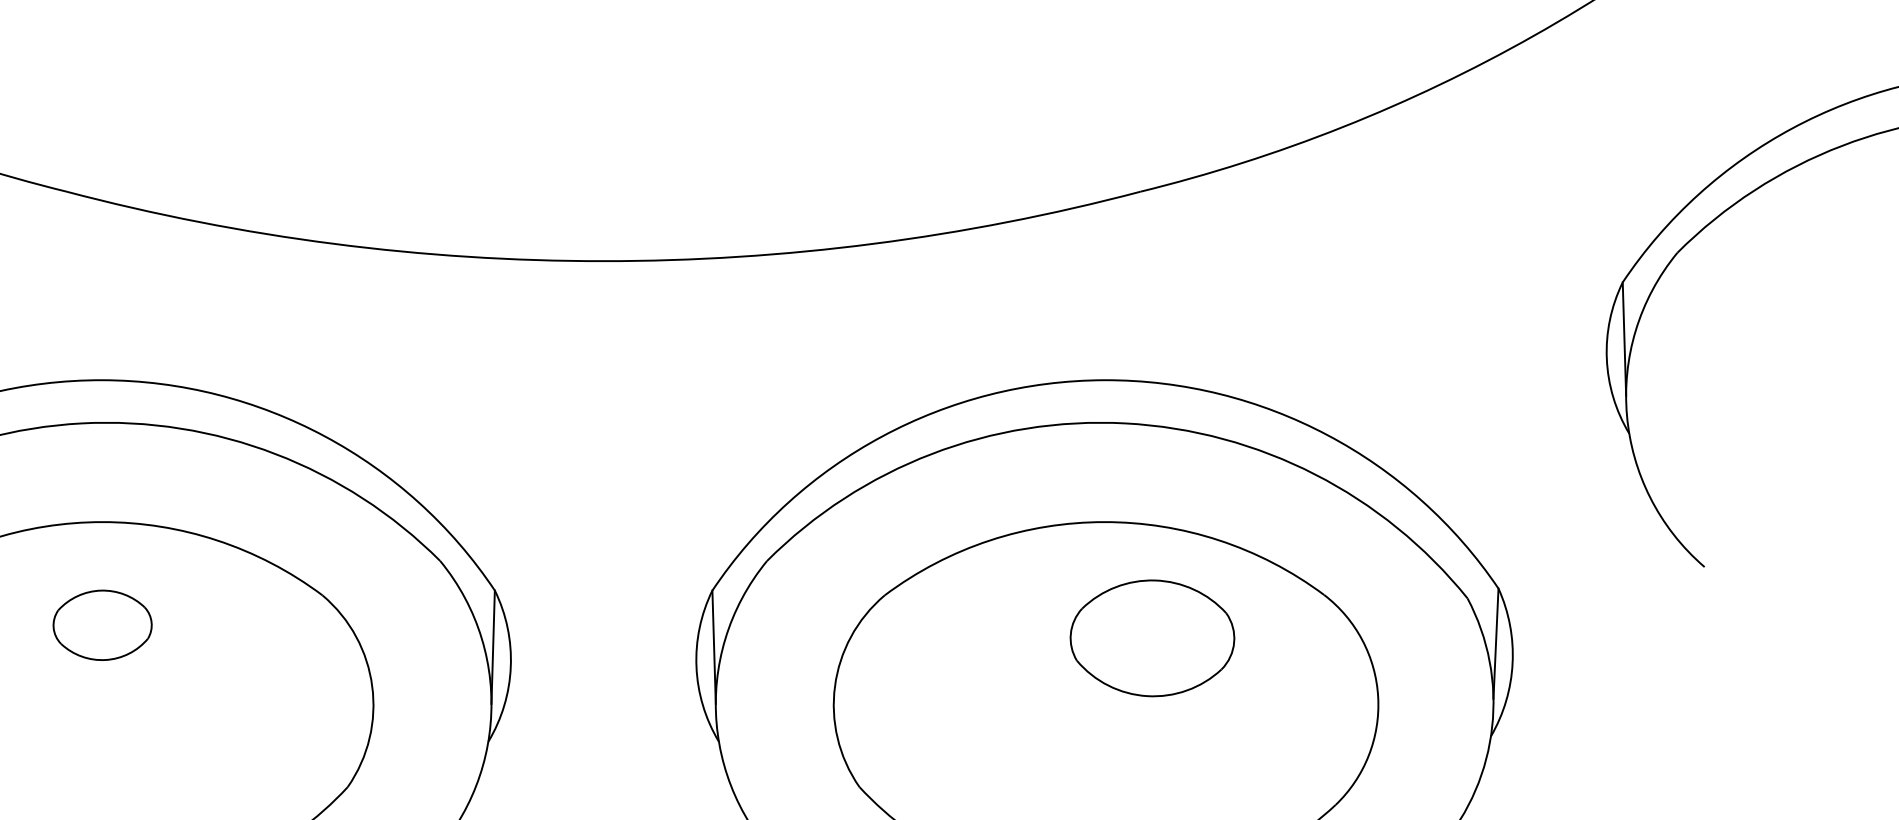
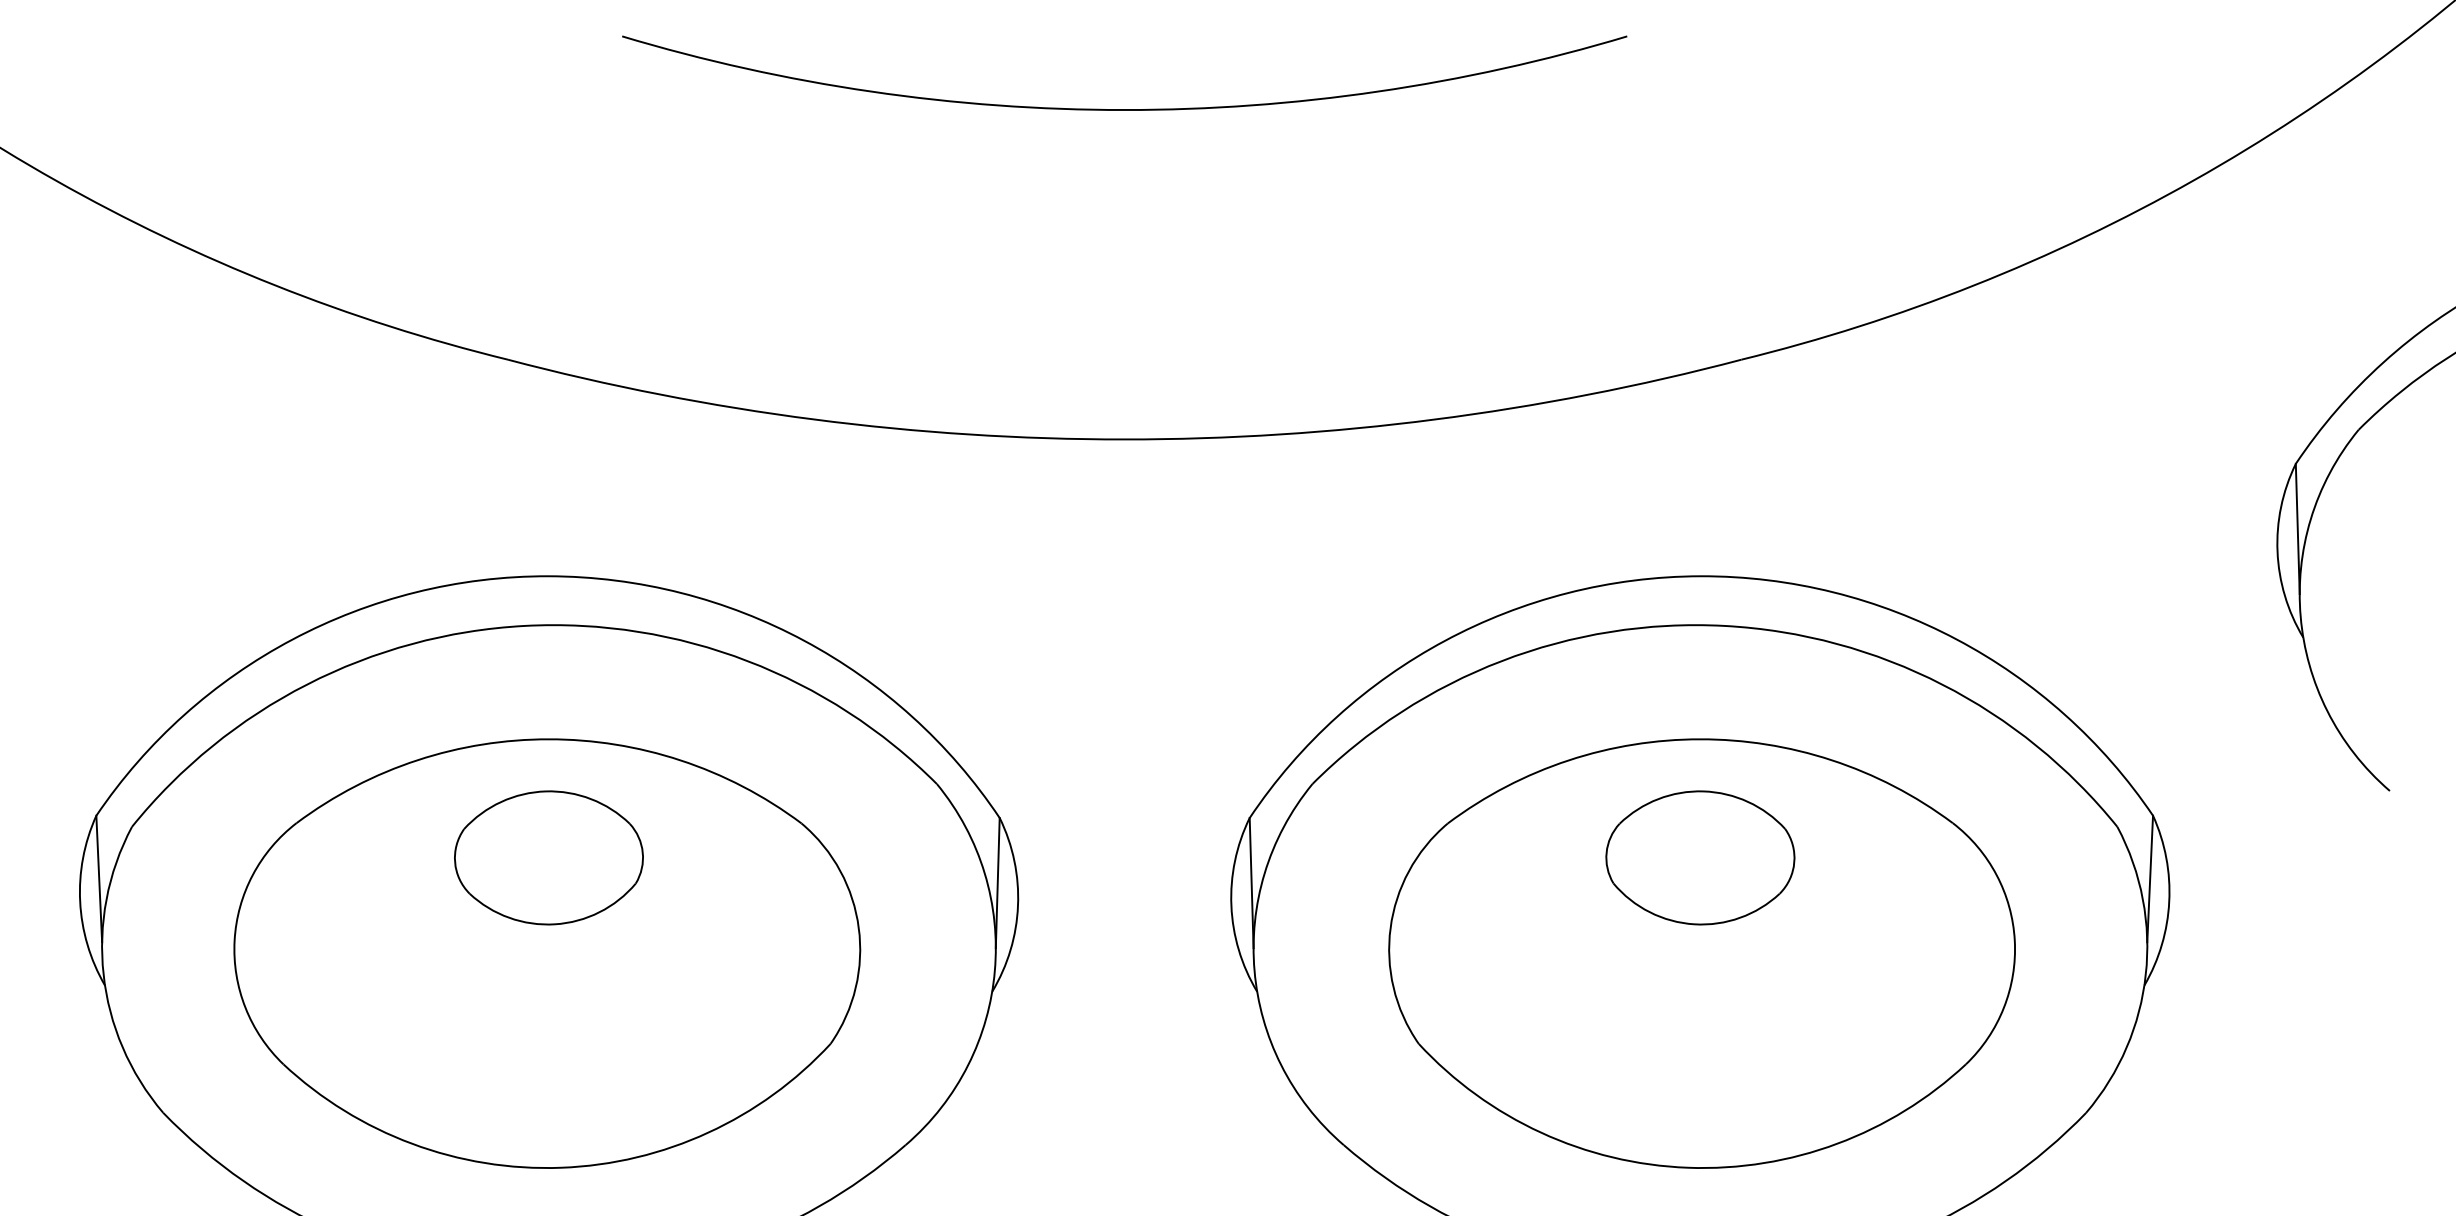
part: (102, 624) -> (548, 857), size x1.67
part: (1152, 638) -> (1700, 857), moved

